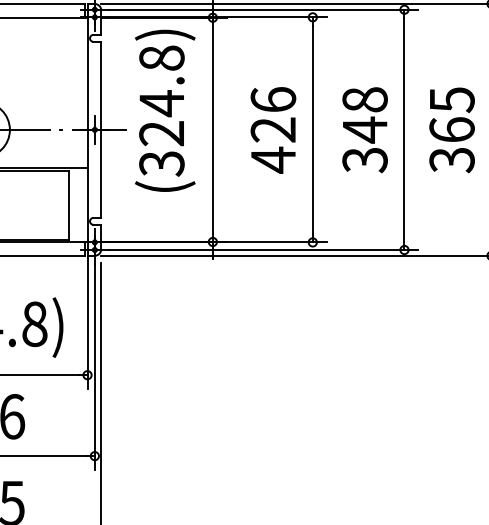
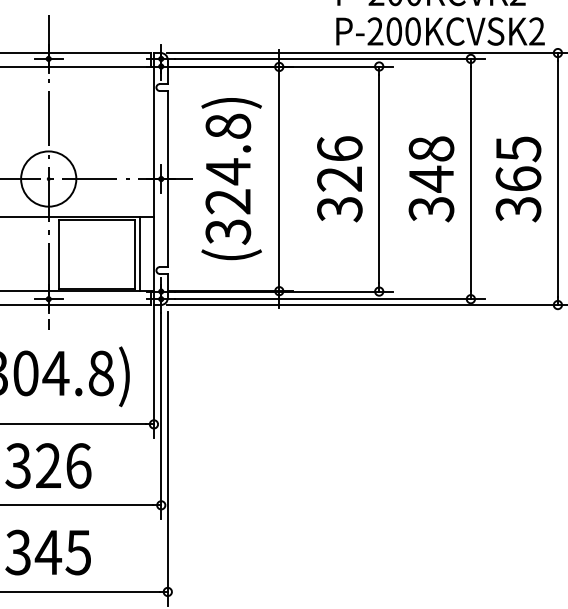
text: (165, 111) -> (231, 179), moved
text: (273, 160) -> (339, 209), 426 -> 326
line: (73, 205) -> (139, 254), added

